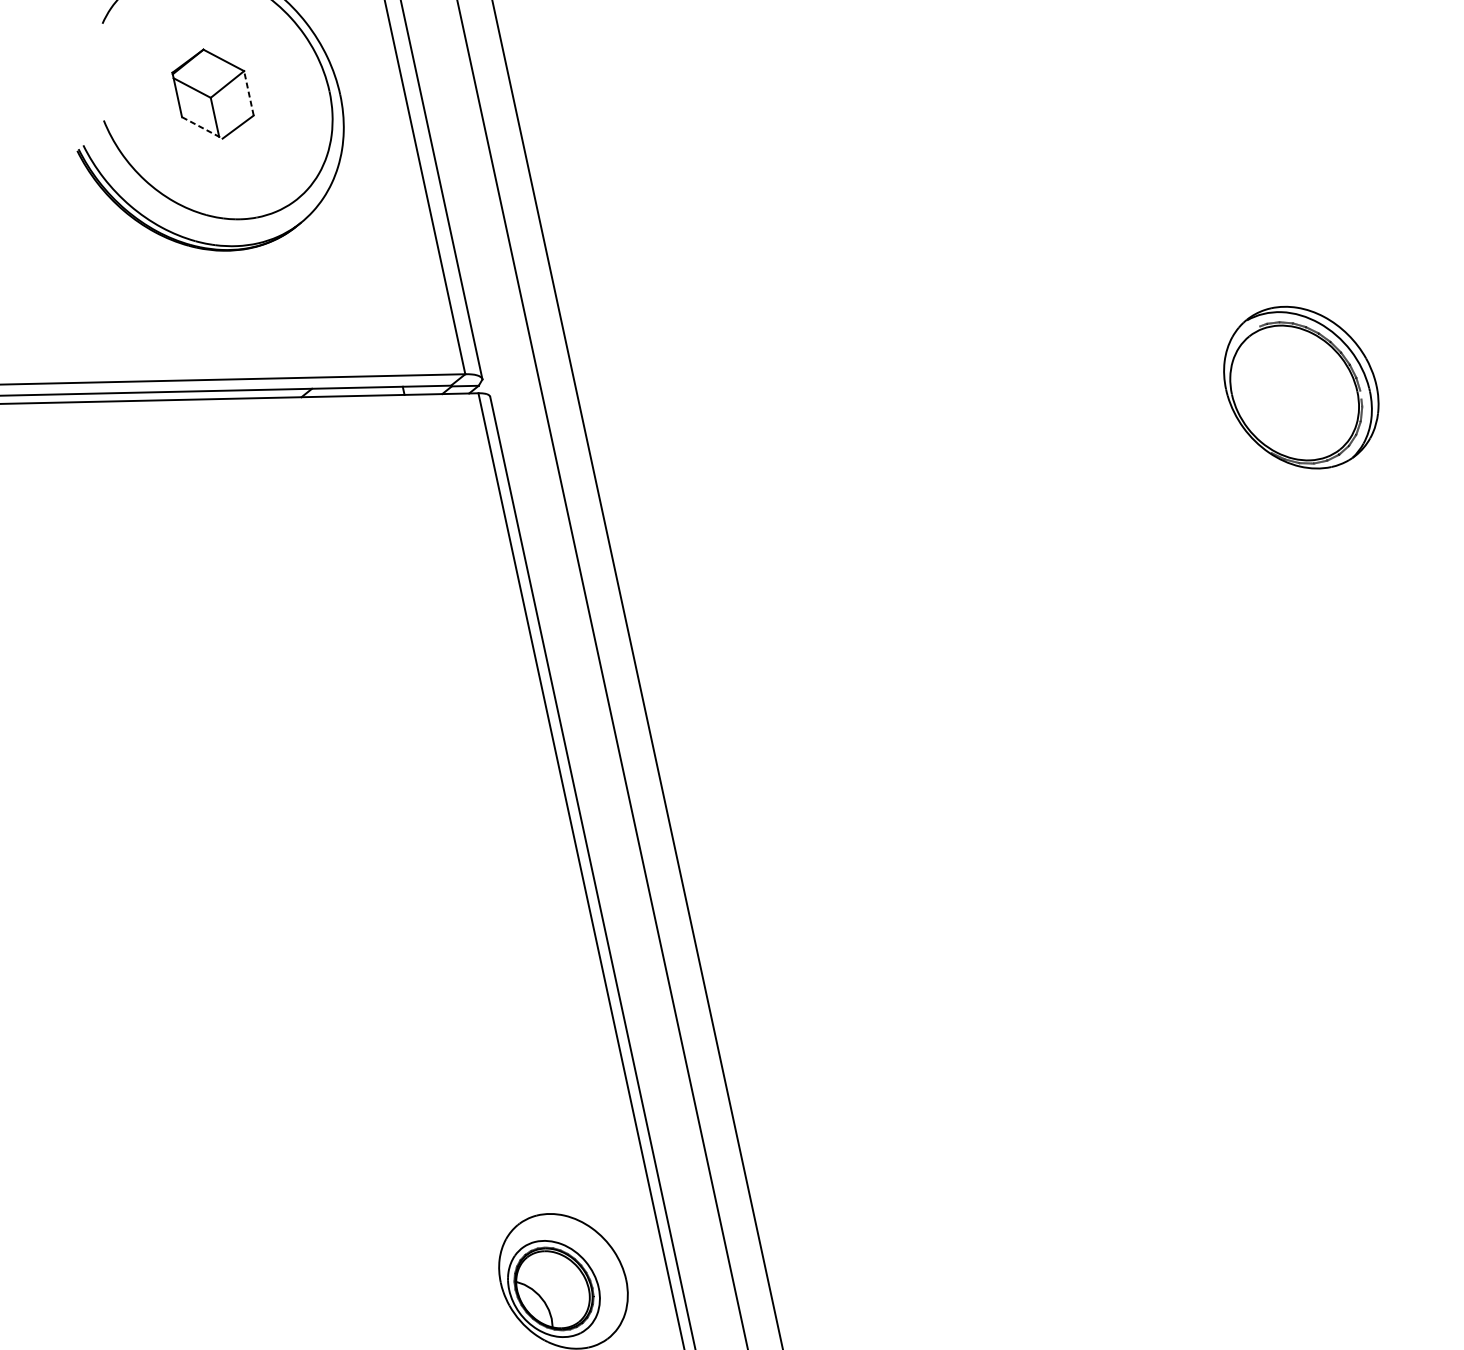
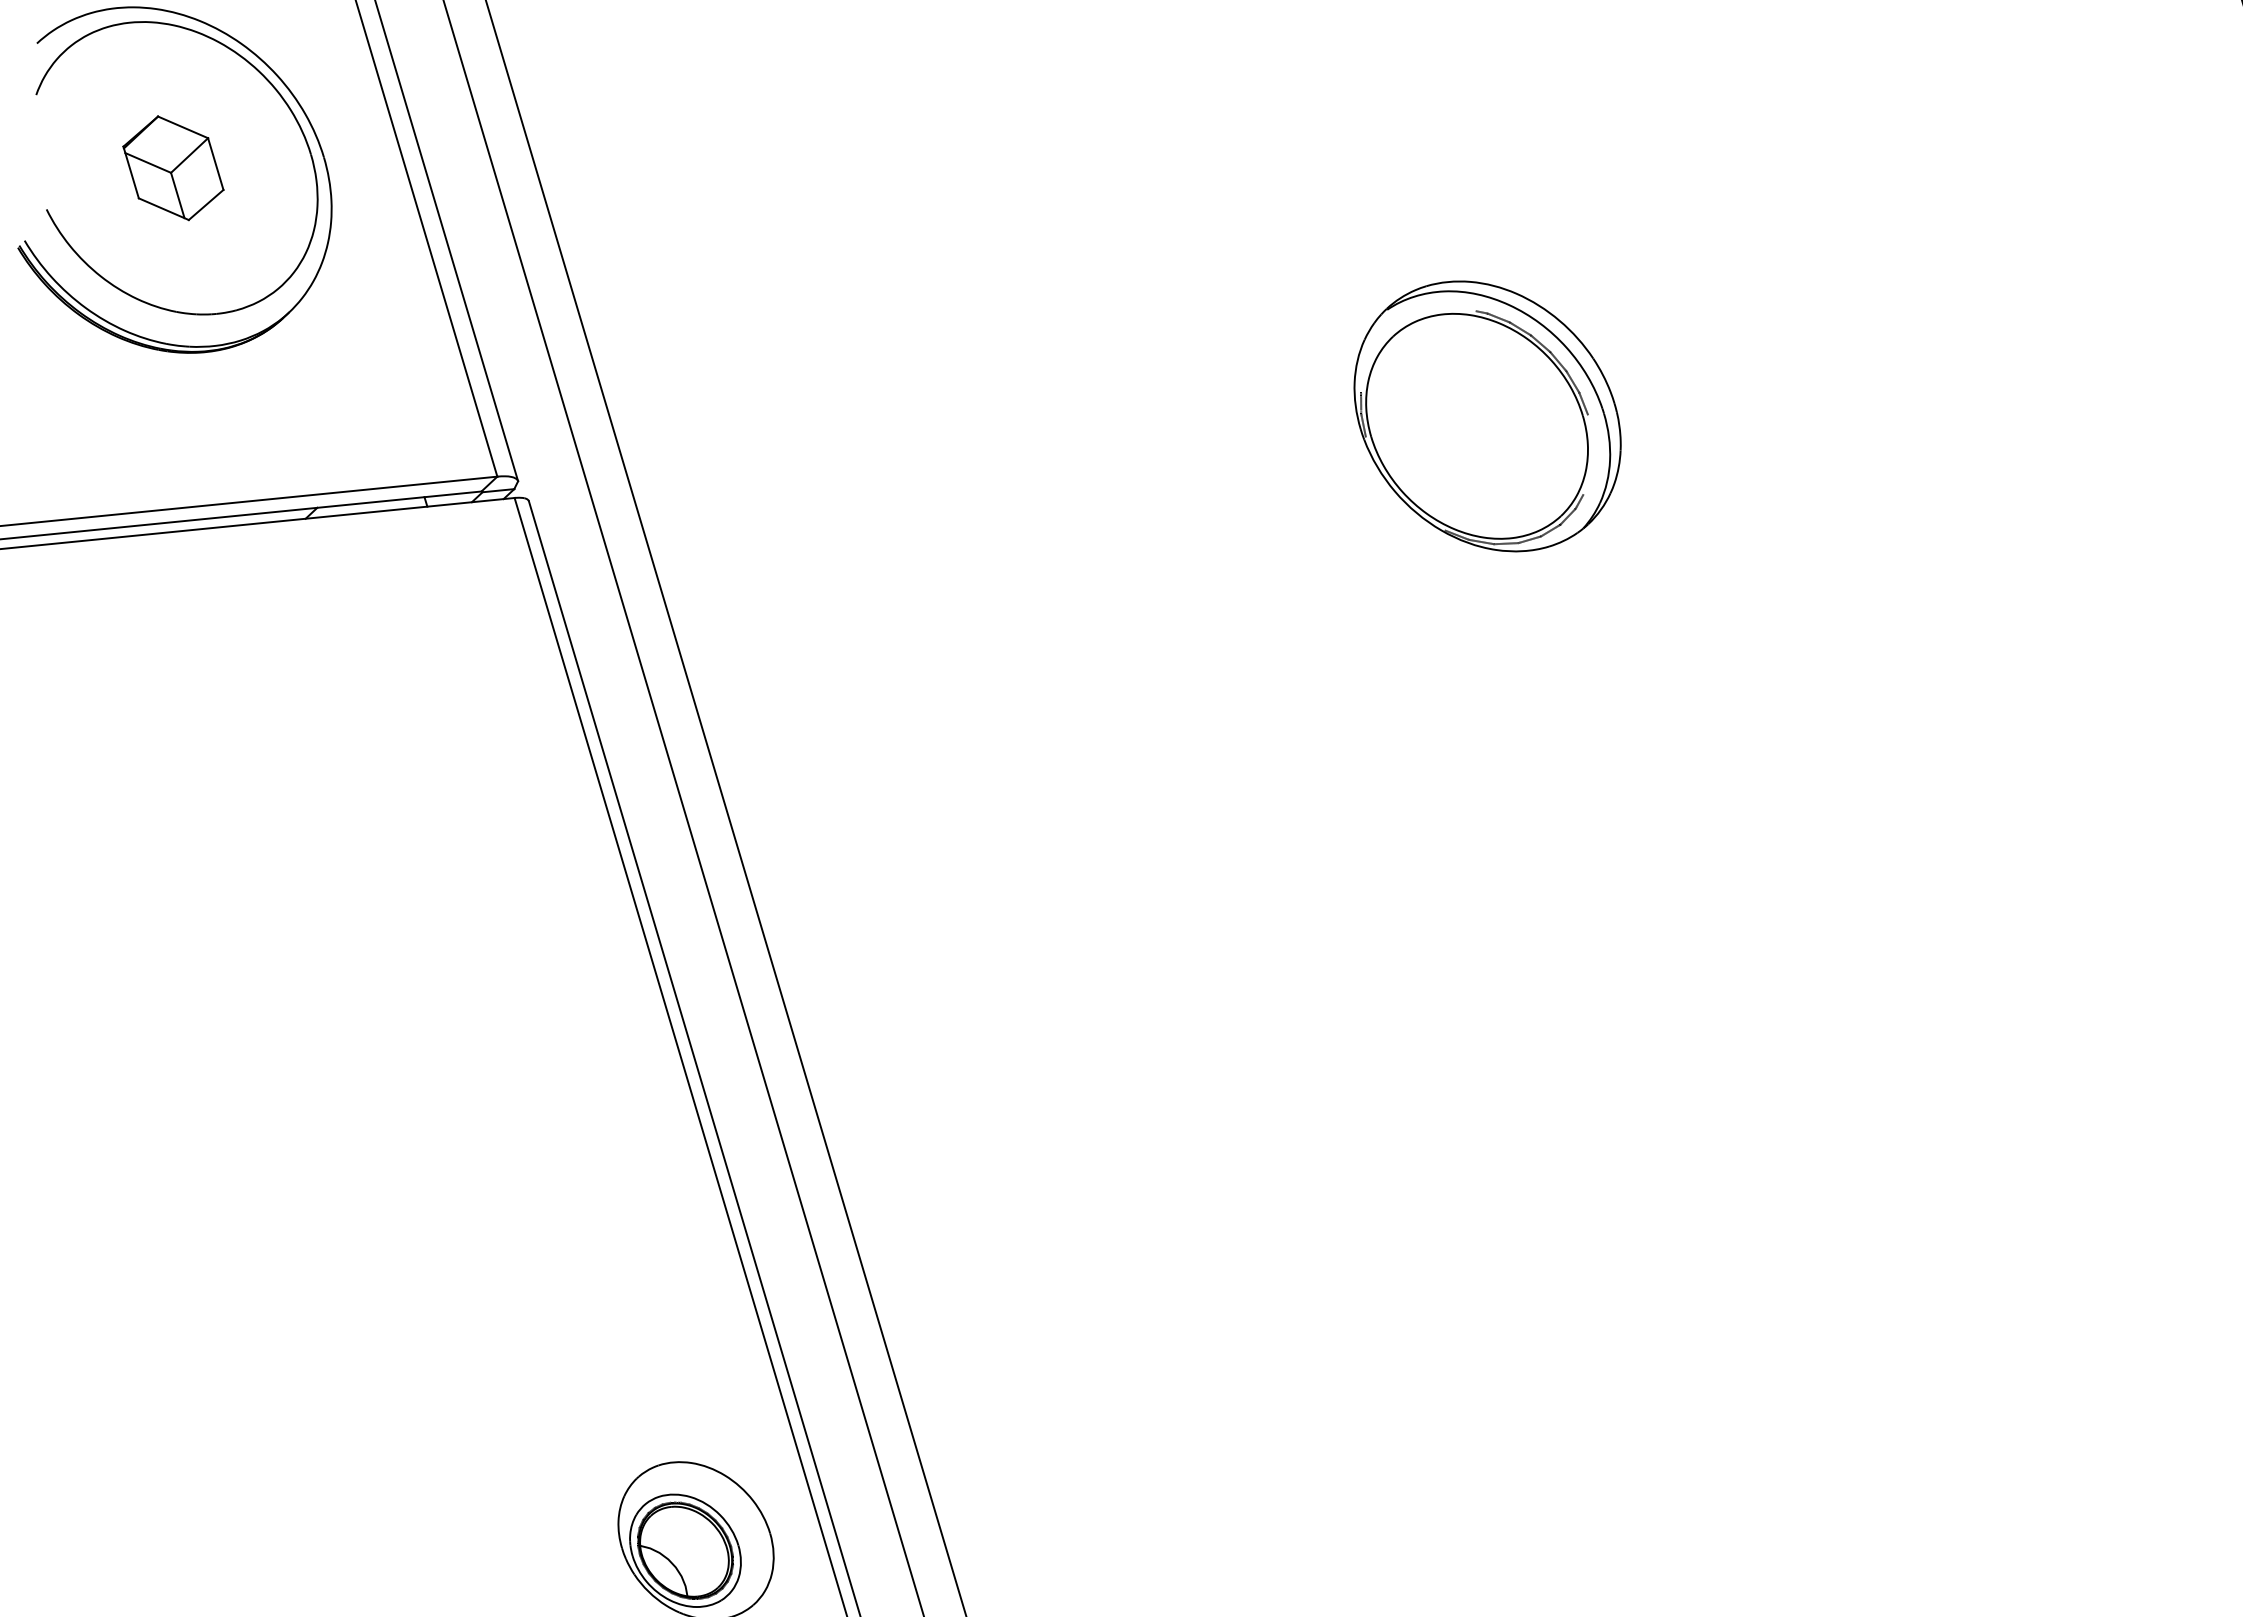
line: (248, 93) -> (215, 164), dashed -> solid
line: (202, 128) -> (164, 209), dashed -> solid
part: (1301, 387) -> (1487, 416), size x1.43

